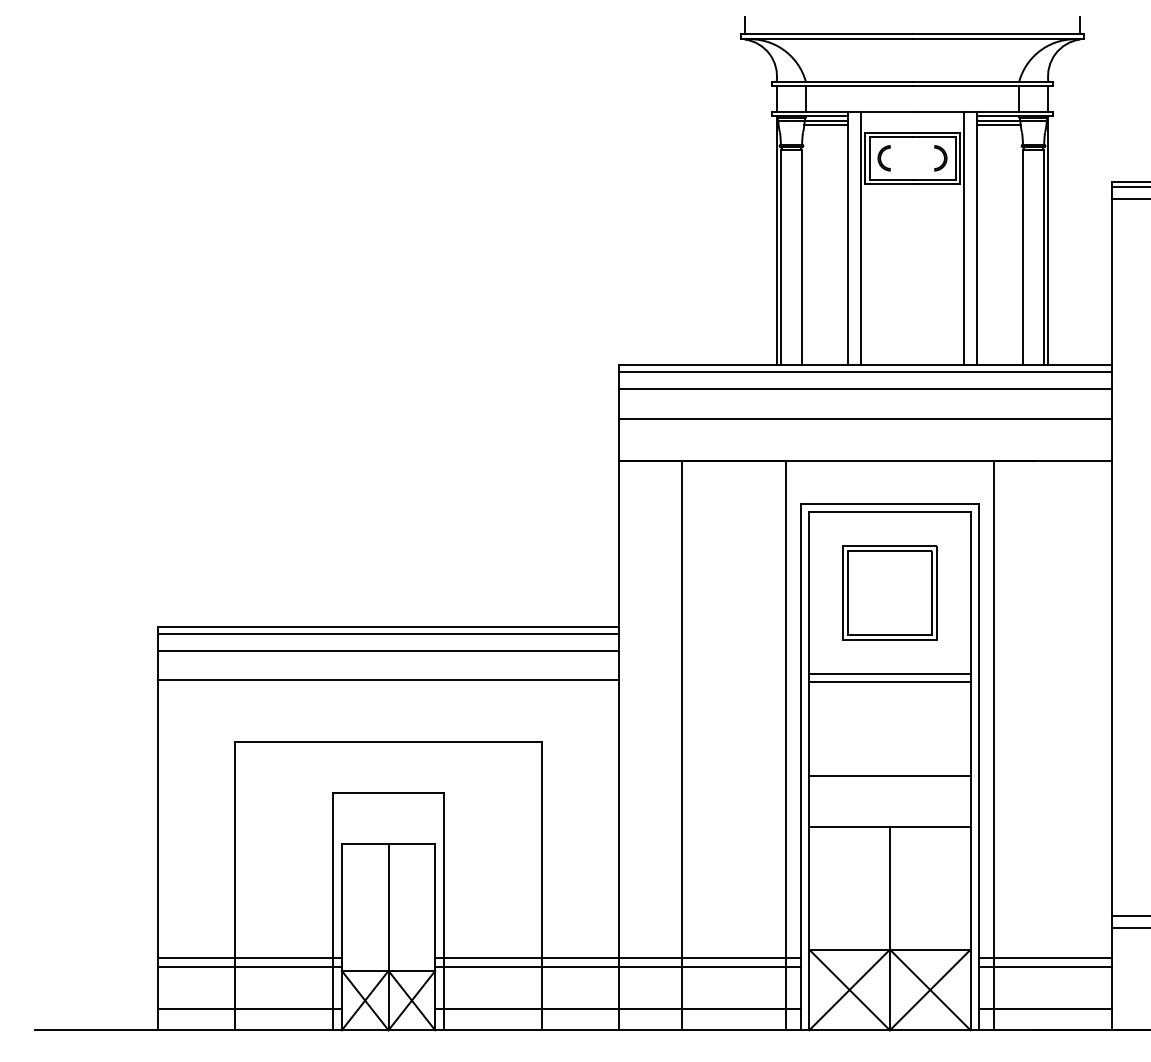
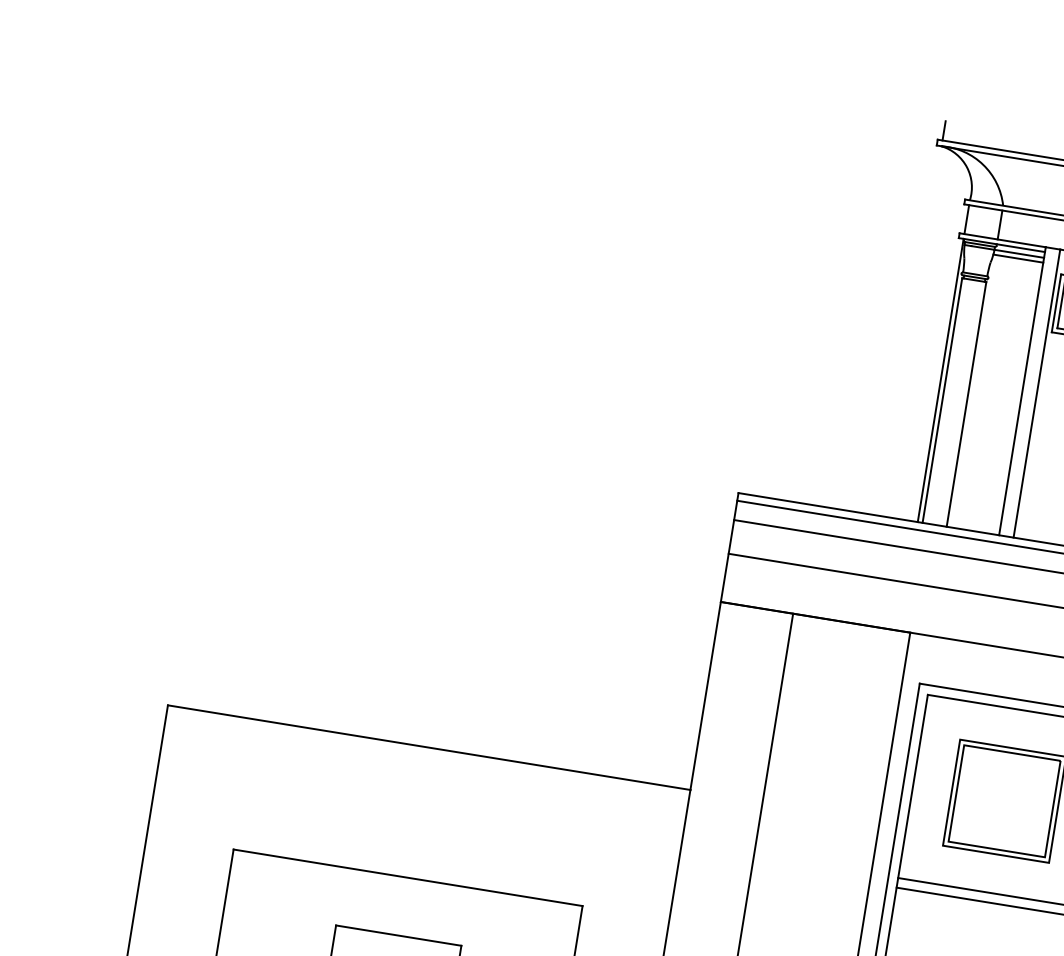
line: (388, 633) -> (427, 755), removed
line: (388, 650) -> (424, 774), removed
line: (388, 680) -> (419, 808), removed

